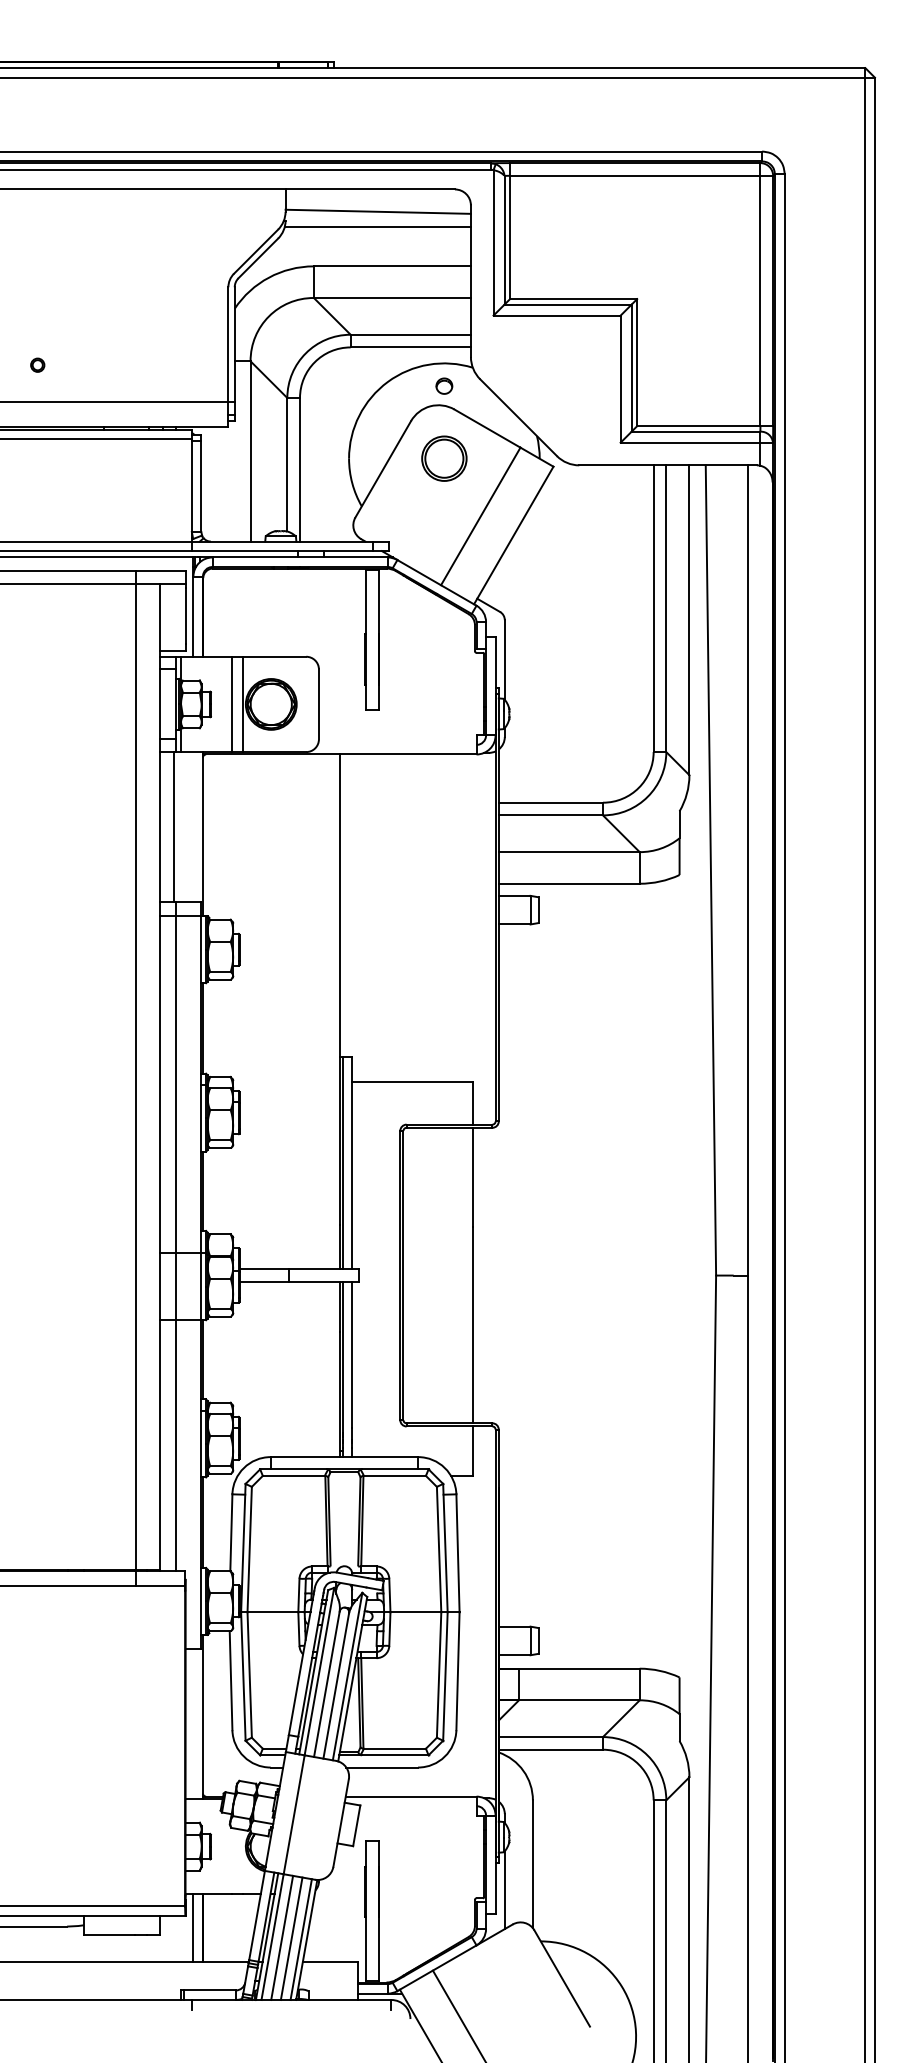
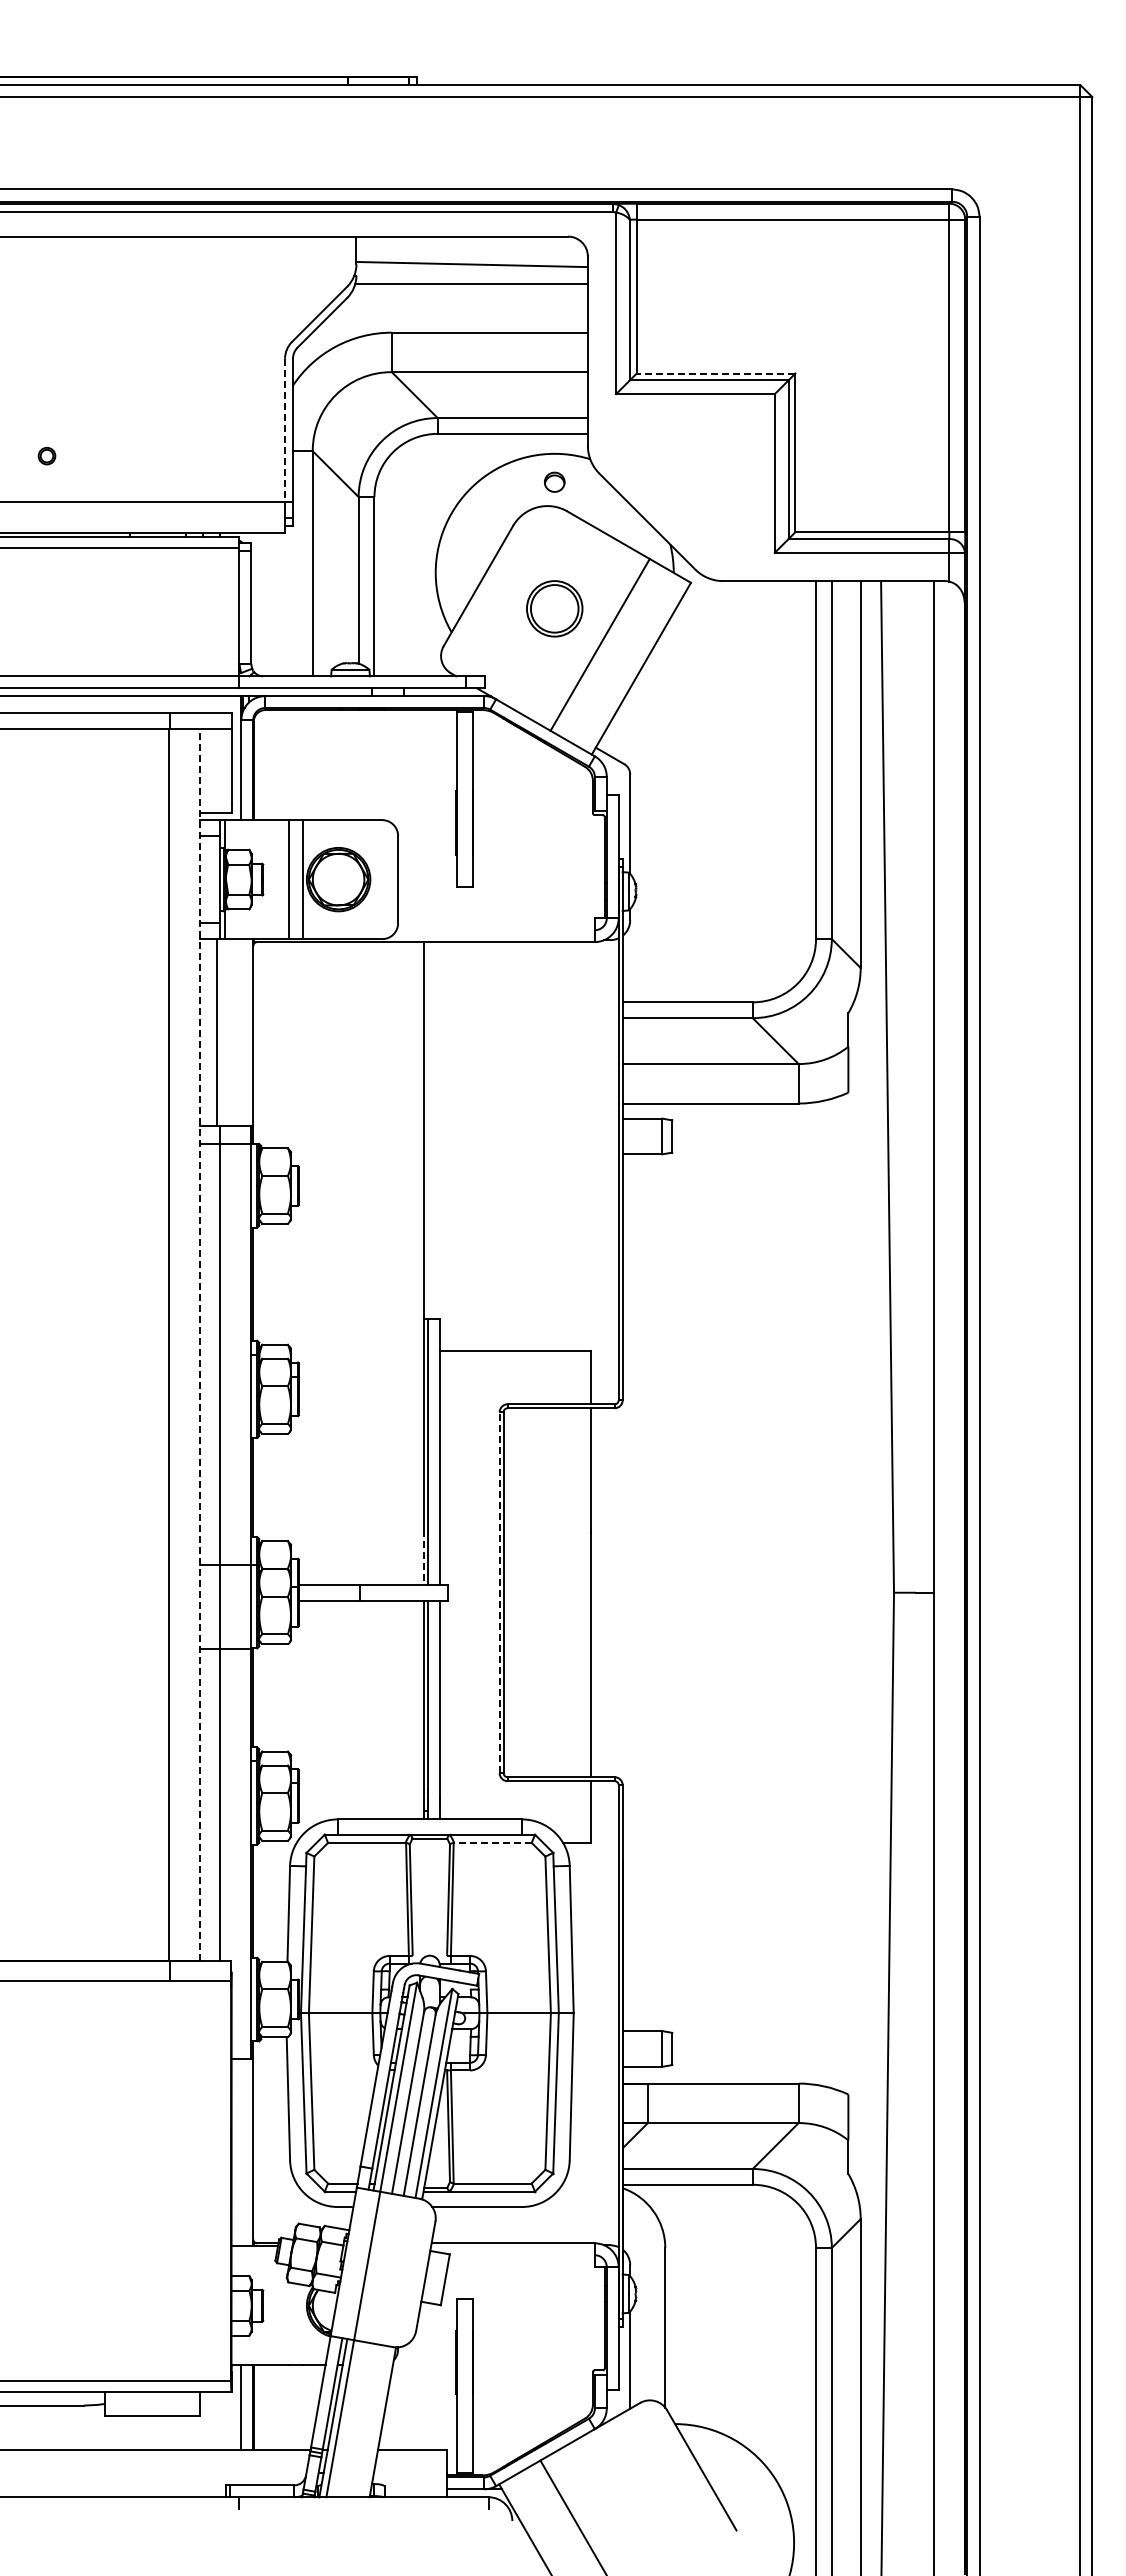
line: (573, 299) -> (715, 373), solid -> dashed
line: (228, 344) -> (285, 430), solid -> dashed
part: (444, 458) -> (554, 608), moved
line: (159, 1076) -> (199, 1344), solid -> dashed
line: (339, 1247) -> (423, 1557), solid -> dashed
line: (400, 1275) -> (499, 1592), solid -> dashed
line: (394, 1475) -> (492, 1842), solid -> dashed
line: (281, 1937) -> (351, 2419), removed
line: (291, 1938) -> (363, 2420), removed
line: (300, 1939) -> (375, 2421), removed

